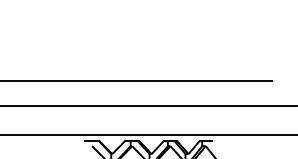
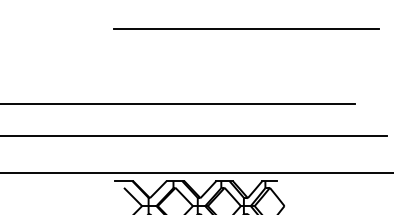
line: (186, 21) -> (245, 28), added

